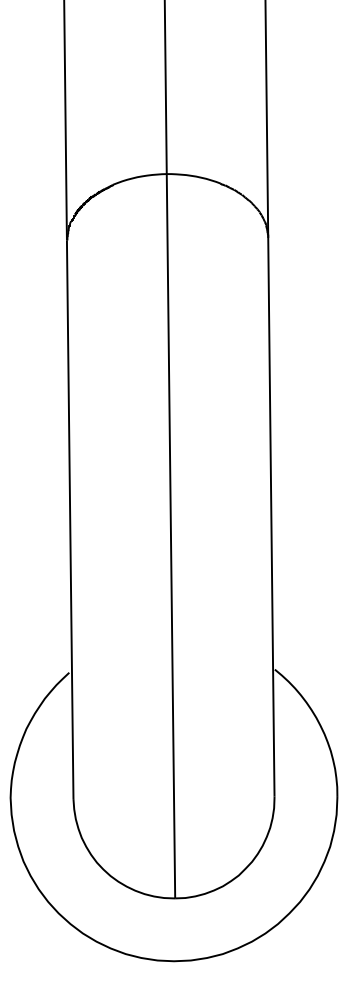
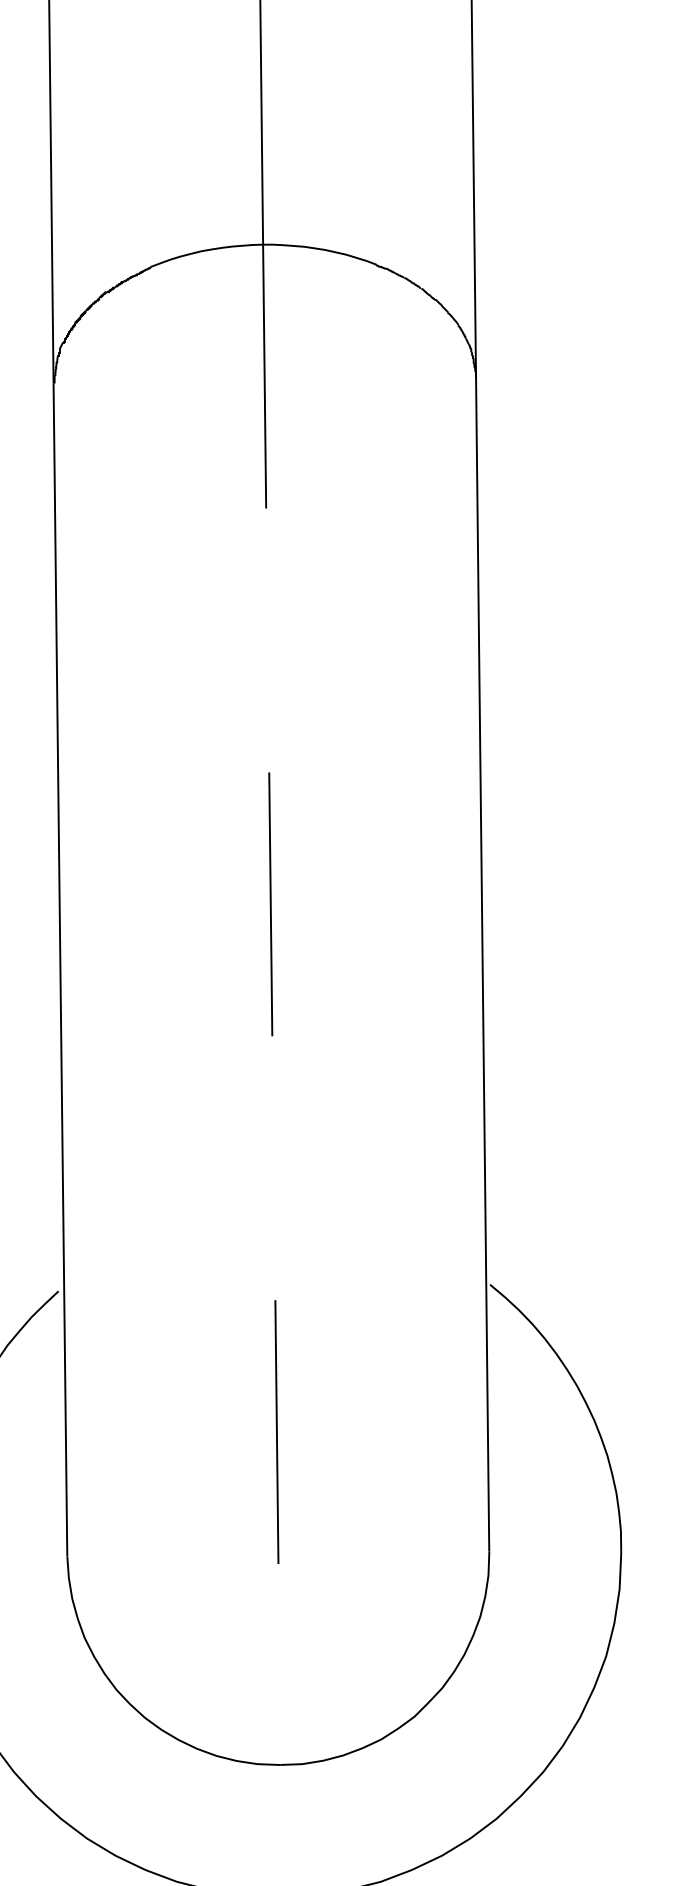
line: (170, 536) -> (270, 1005), solid -> dashed

